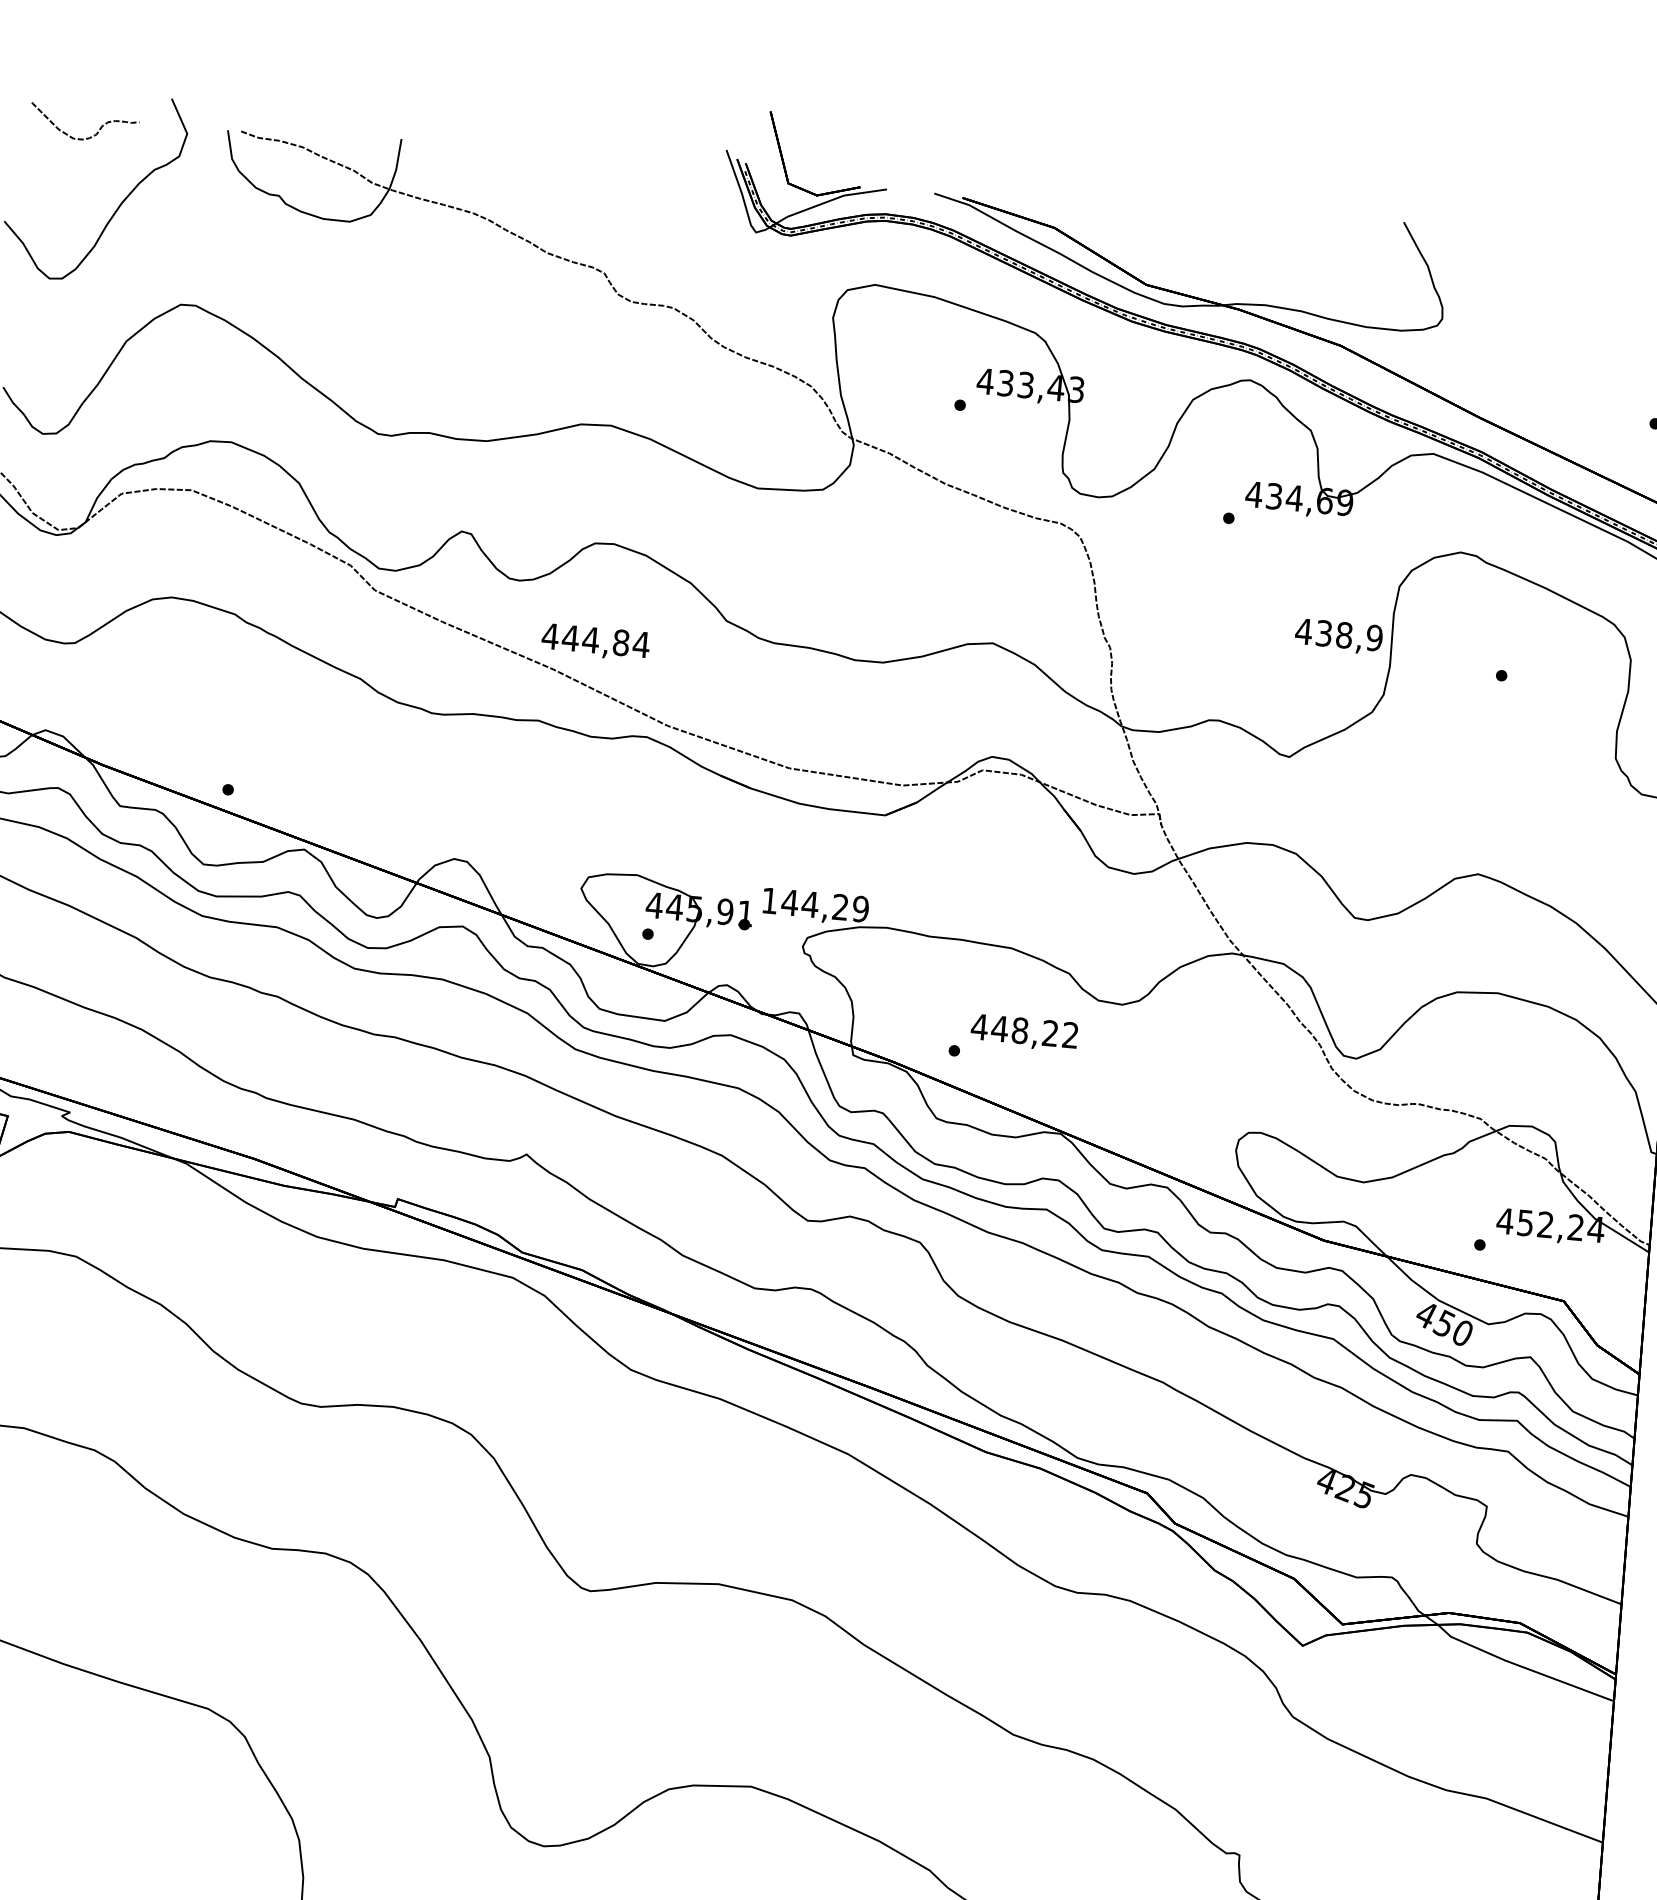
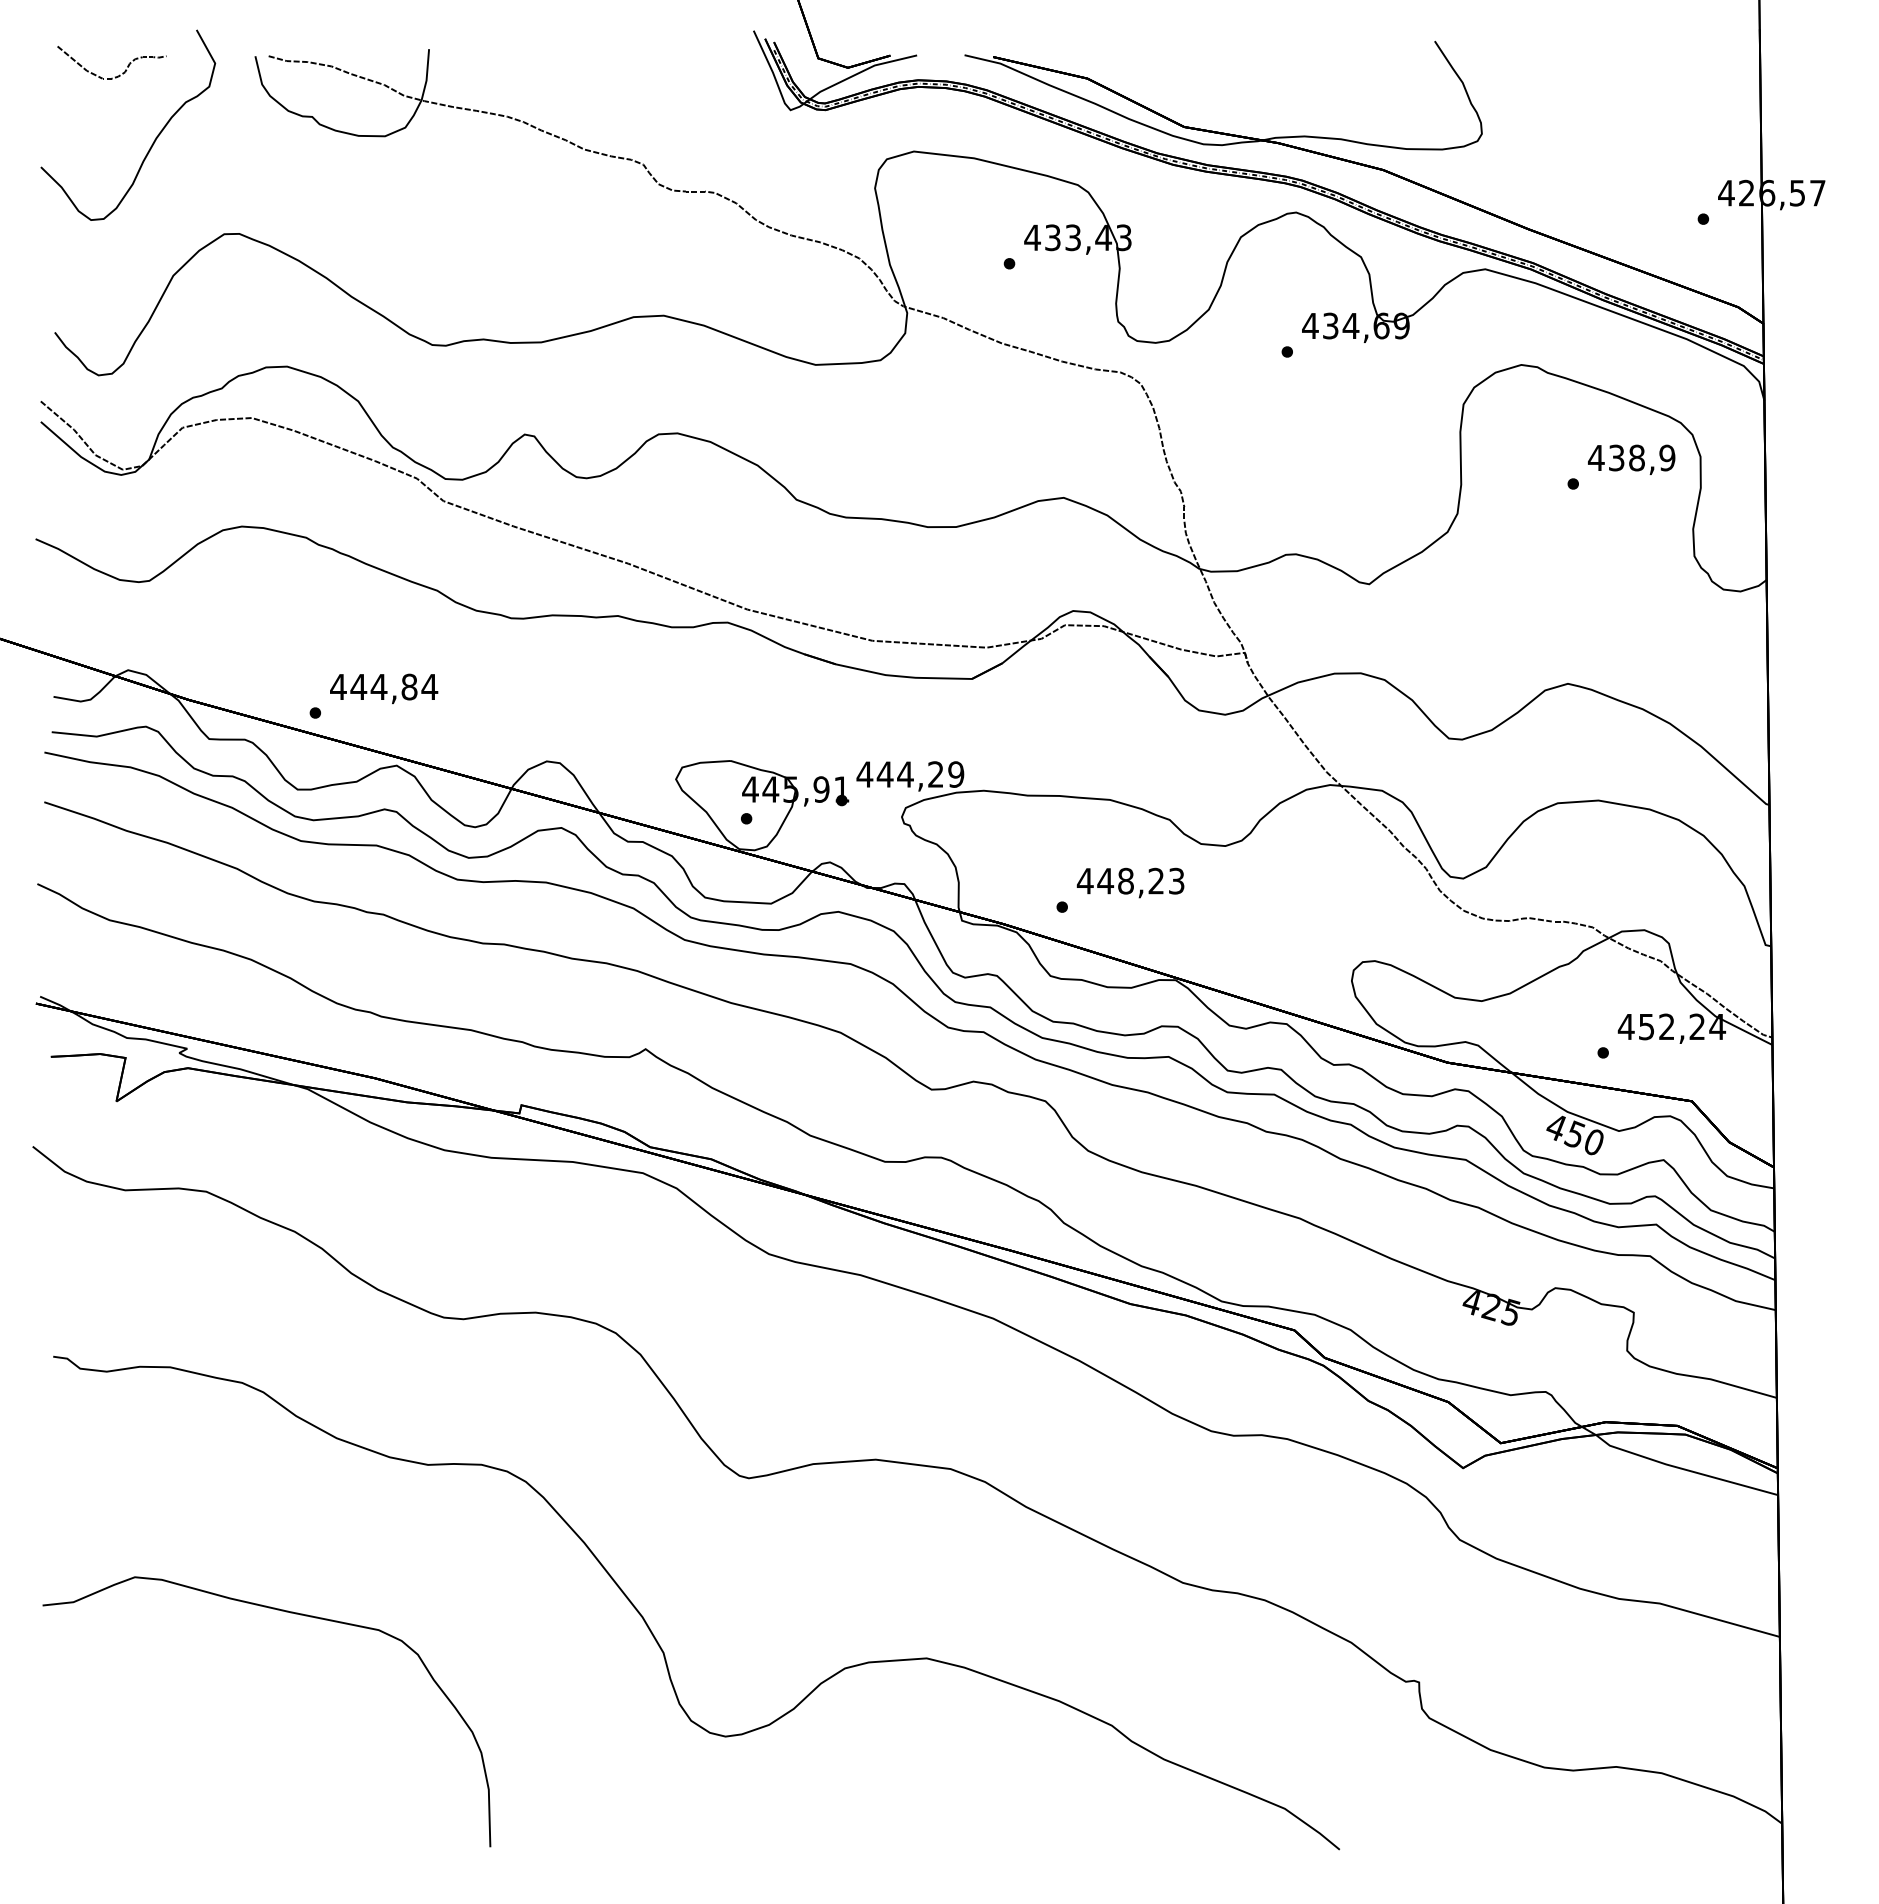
text: (1338, 636) -> (1631, 459), moved
text: (596, 642) -> (384, 688), moved
text: (769, 900) -> (864, 774), 144,29 -> 444,29
text: (1070, 1035) -> (1176, 881), 448,22 -> 448,23

